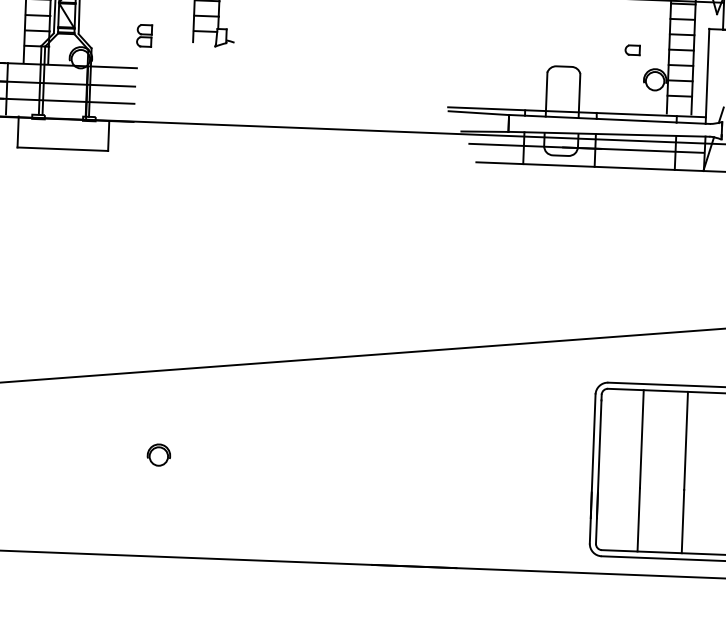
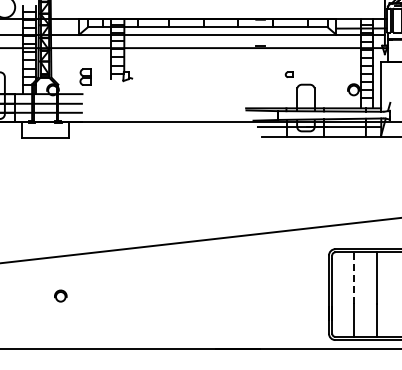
part: (143, 34) -> (85, 76), size x1.4
part: (630, 49) -> (288, 74), moved
line: (642, 440) -> (354, 278), solid -> dashed
part: (158, 453) -> (60, 295), moved

